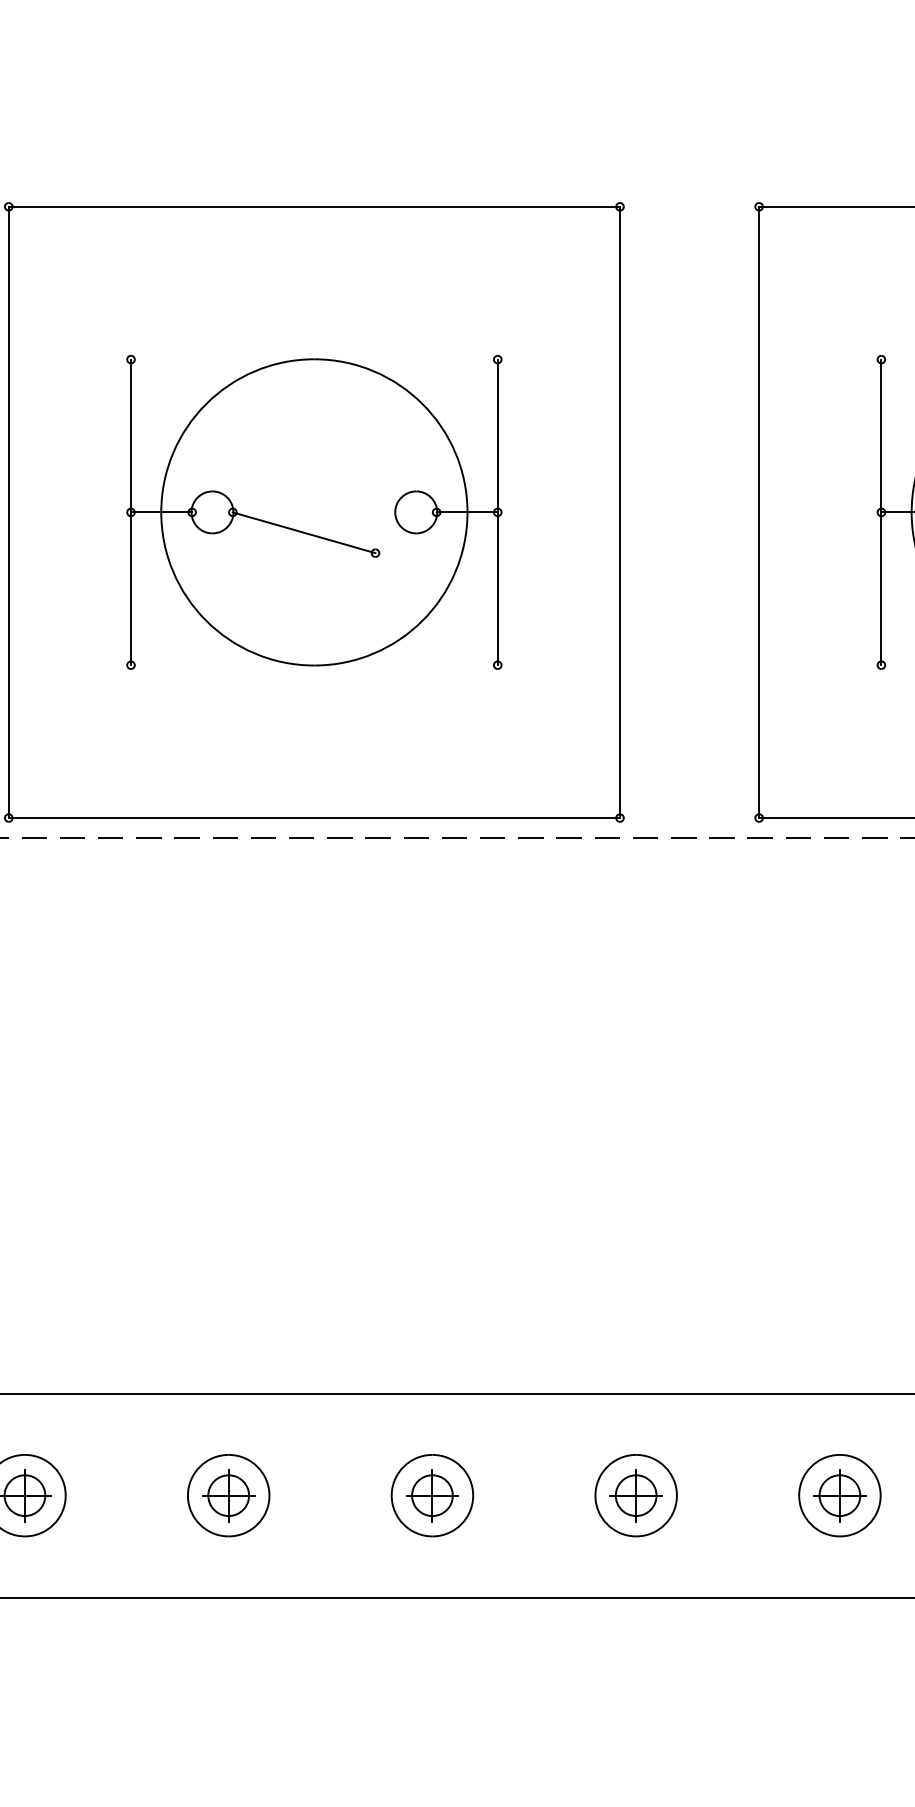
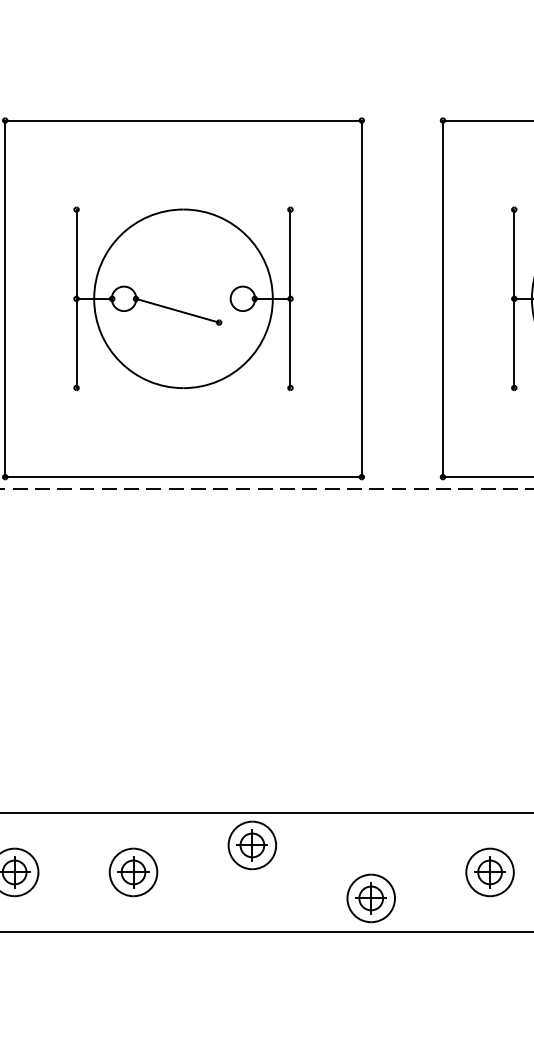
part: (430, 1495) -> (251, 845), moved
part: (634, 1495) -> (370, 898), moved

